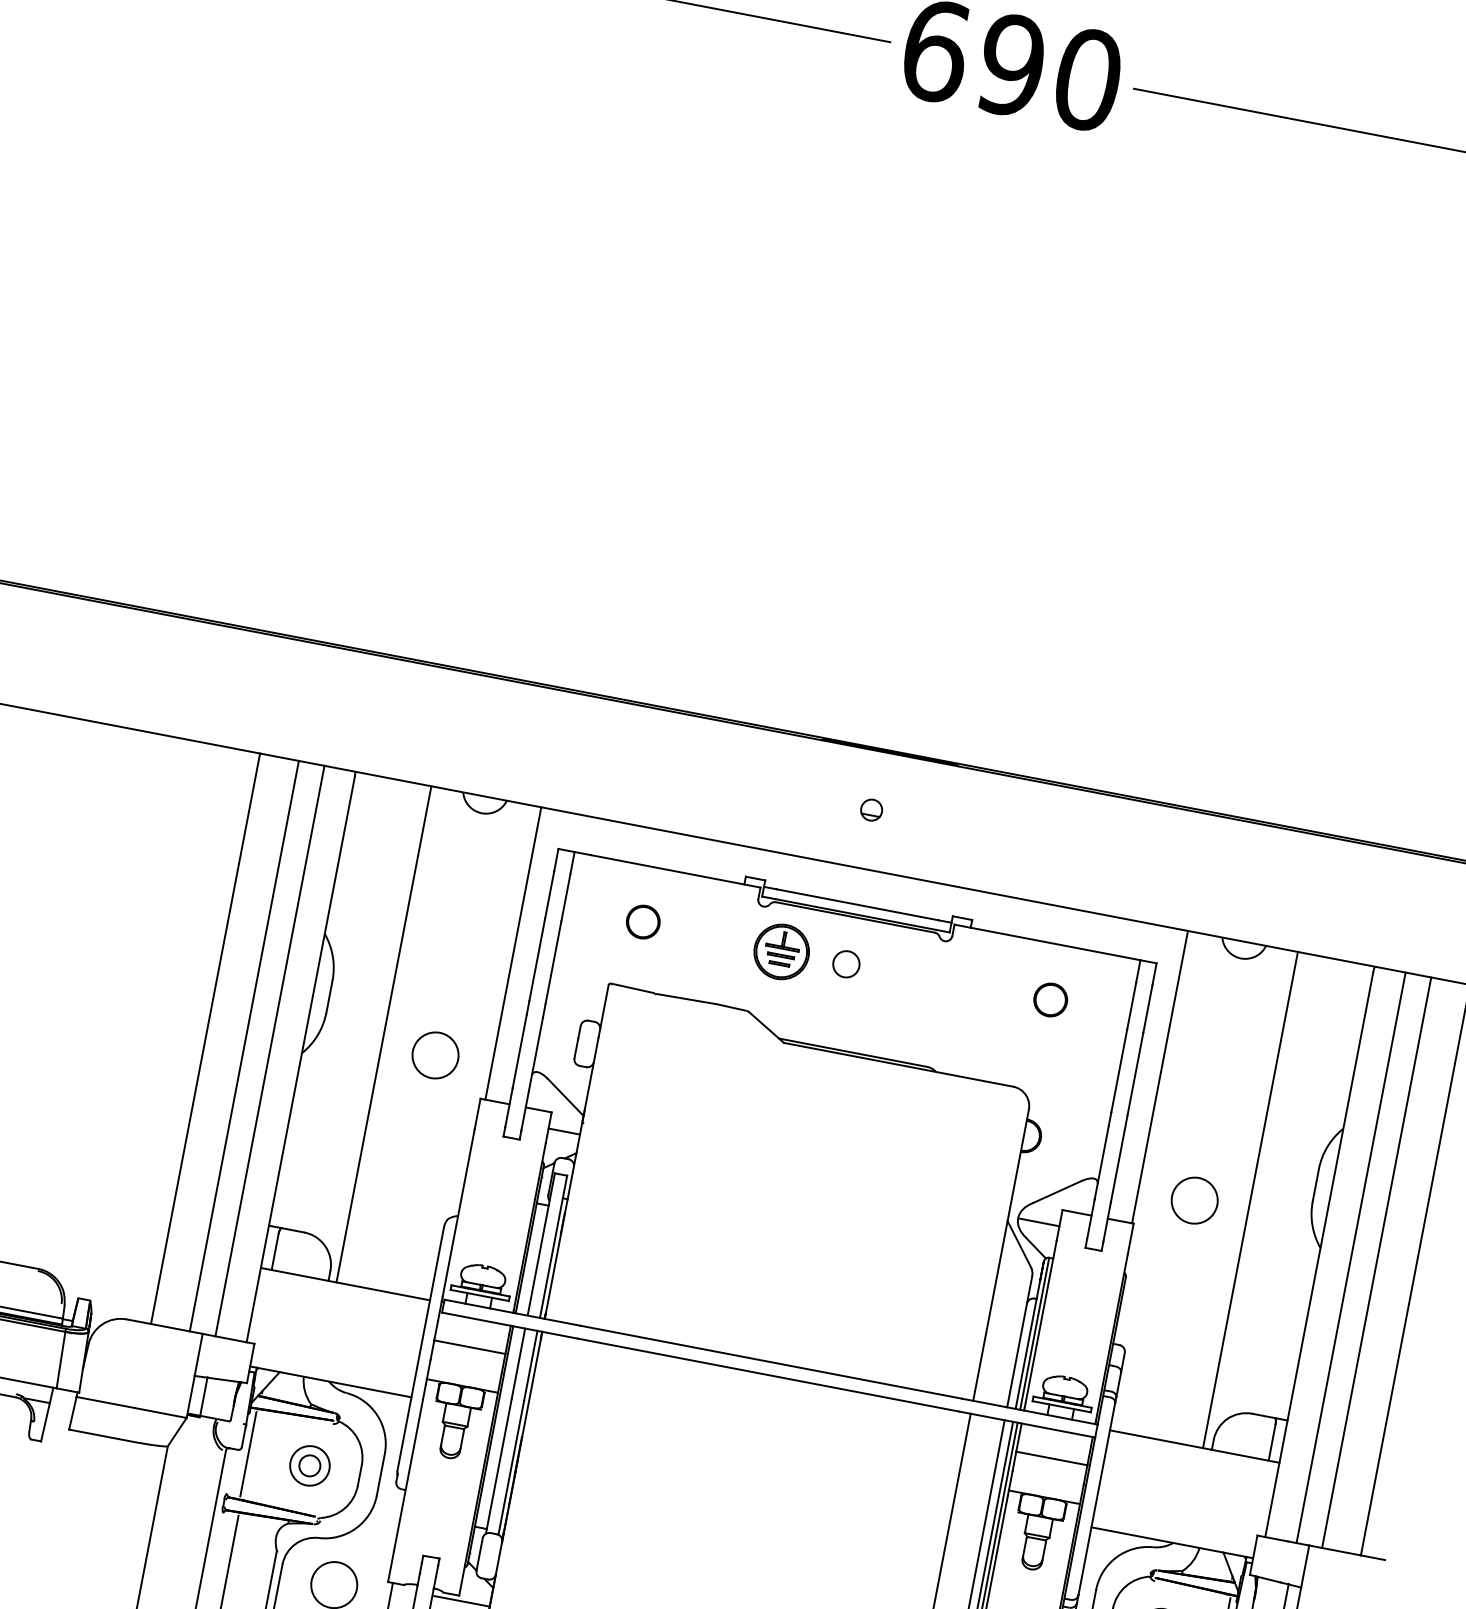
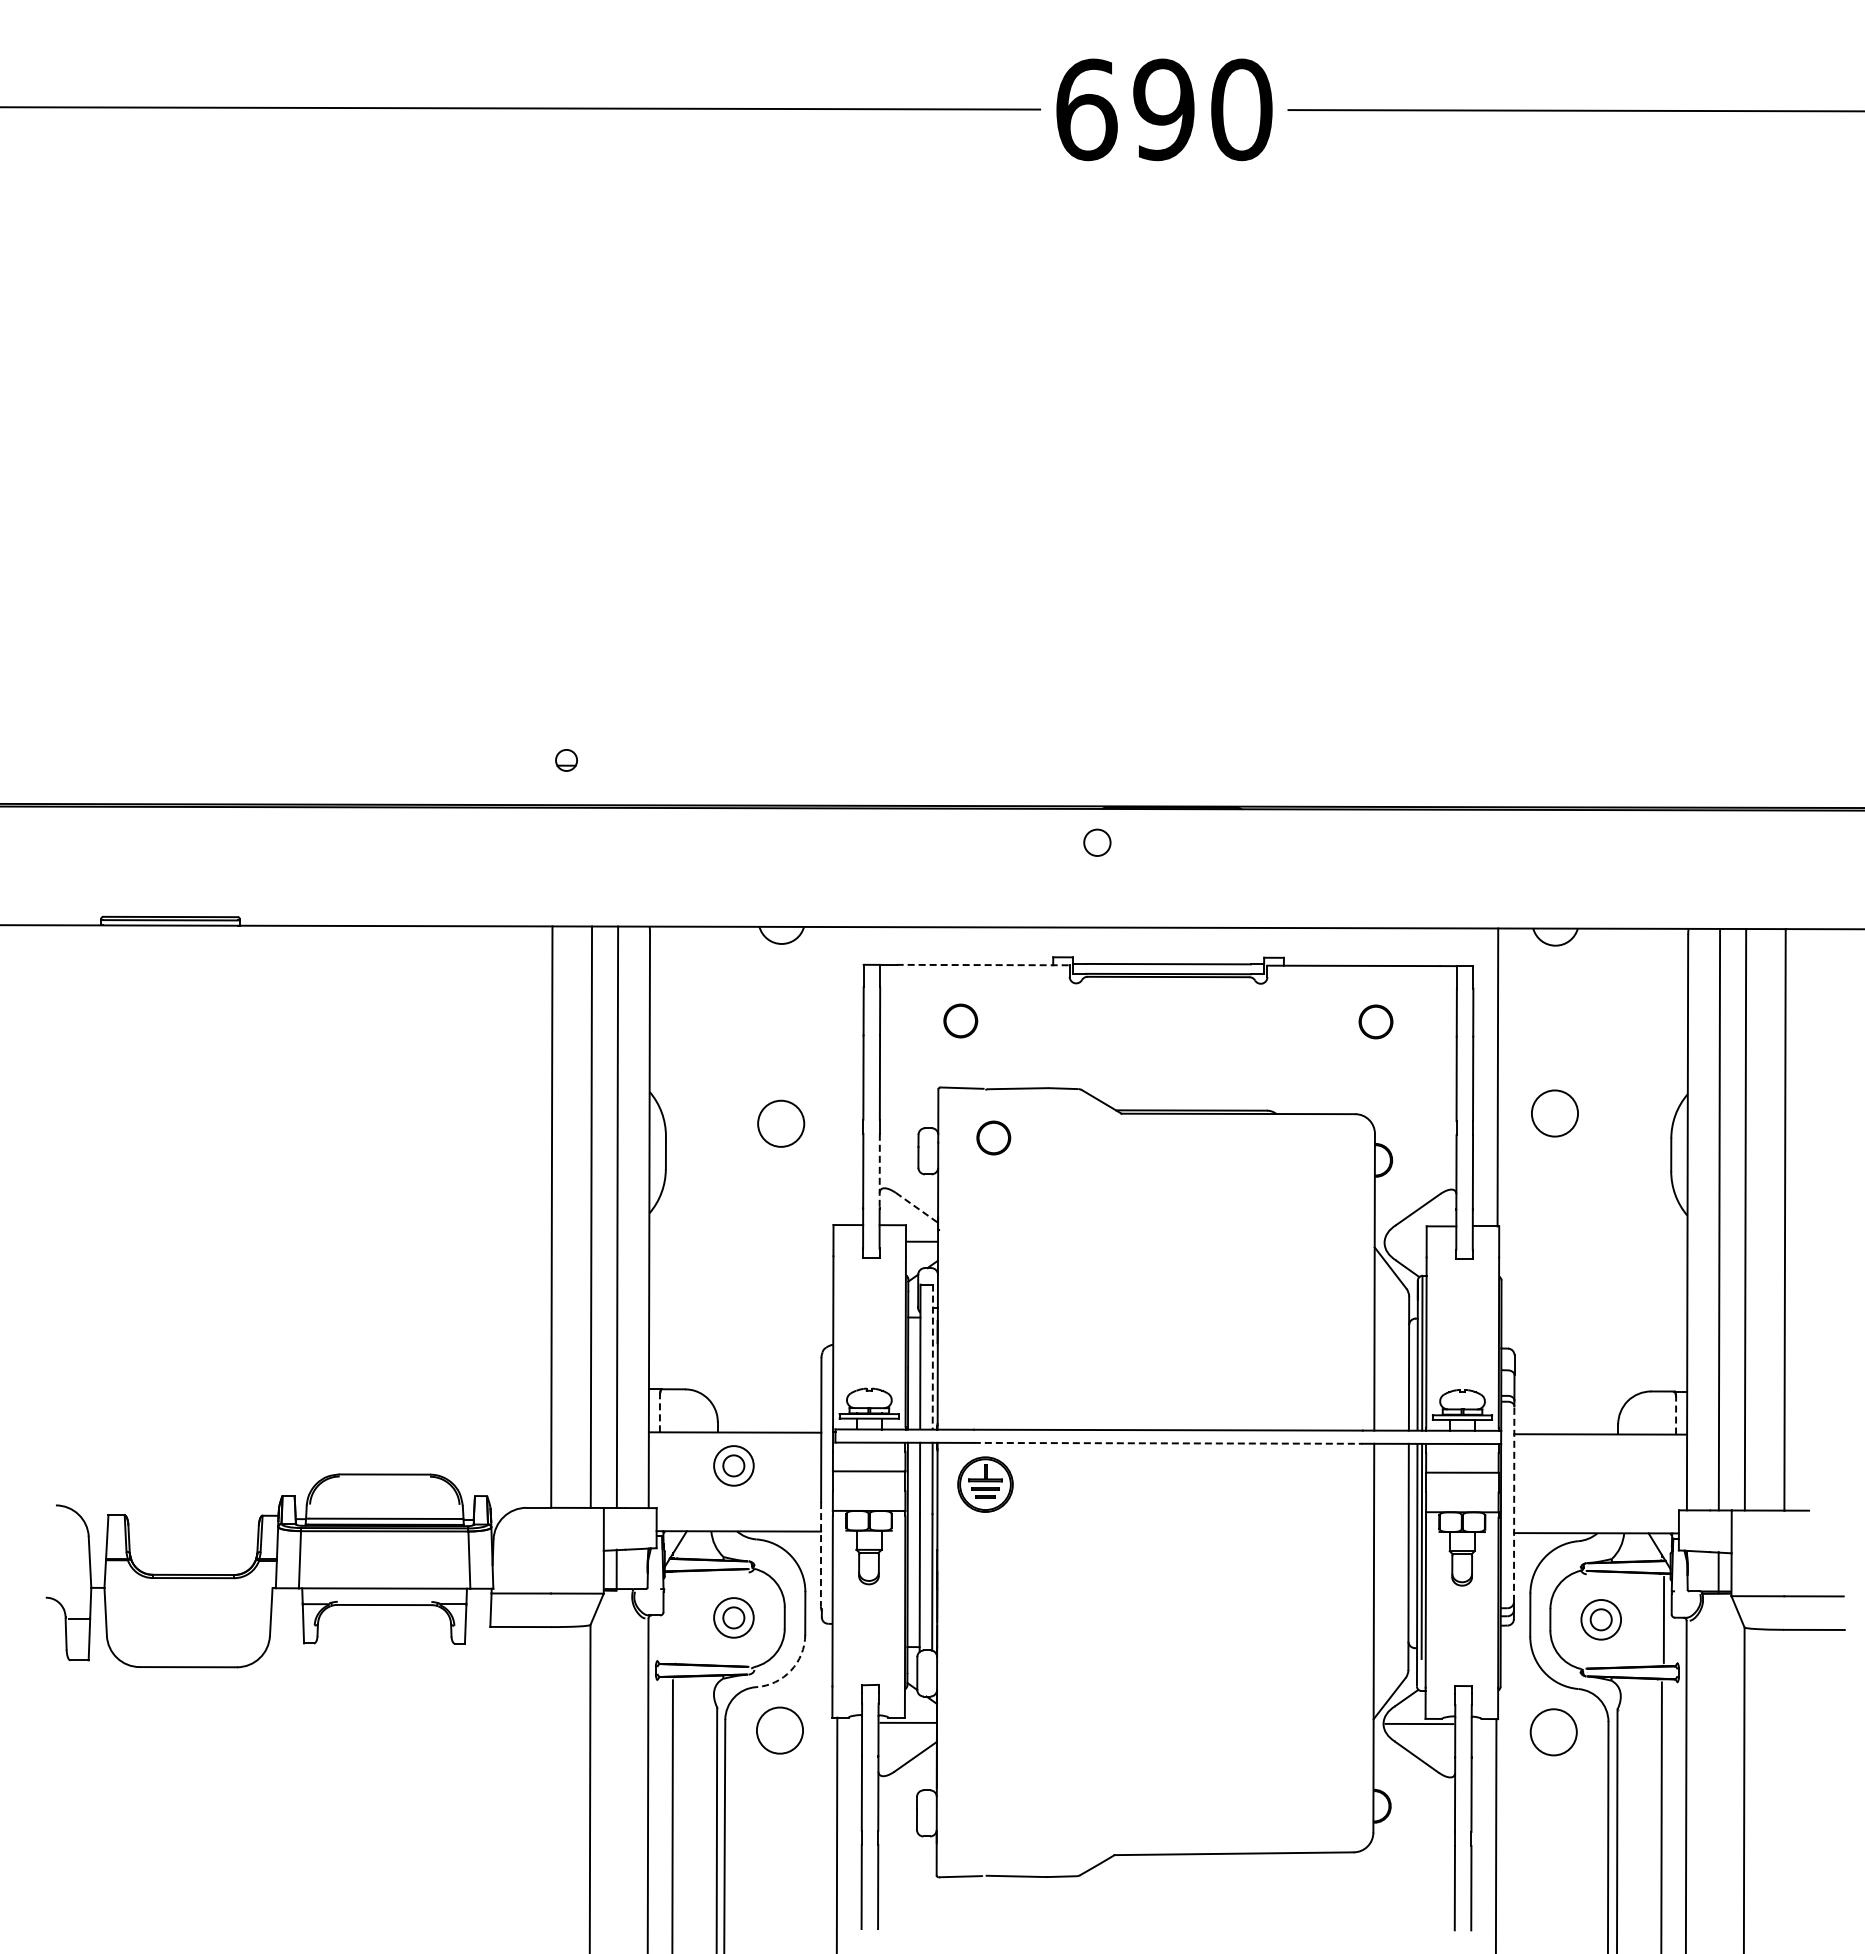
part: (871, 810) -> (566, 760), moved
line: (675, 871) -> (983, 965), solid -> dashed
part: (781, 951) -> (985, 1484), moved
line: (512, 953) -> (838, 1076), removed
circle: (846, 964) -> (1097, 842), moved
line: (383, 1034) -> (726, 1179), removed
part: (653, 1042) -> (993, 1137), added
line: (535, 1054) -> (879, 1171), solid -> dashed
circle: (435, 1055) -> (781, 1123), moved
line: (565, 1096) -> (916, 1207), solid -> dashed
line: (1250, 1199) -> (1609, 1181), removed
circle: (1194, 1200) -> (1554, 1113), moved
line: (1039, 1222) -> (1406, 1242), removed
line: (553, 1247) -> (932, 1357), solid -> dashed
line: (274, 1251) -> (659, 1413), solid -> dashed
part: (337, 1316) -> (733, 1465), added
line: (768, 1375) -> (1168, 1443), solid -> dashed
line: (407, 1419) -> (821, 1554), solid -> dashed
line: (1272, 1442) -> (1676, 1415), solid -> dashed
line: (248, 1453) -> (671, 1617), removed
line: (1097, 1499) -> (1514, 1504), solid -> dashed
arc: (355, 1528) -> (790, 1670), solid -> dashed

